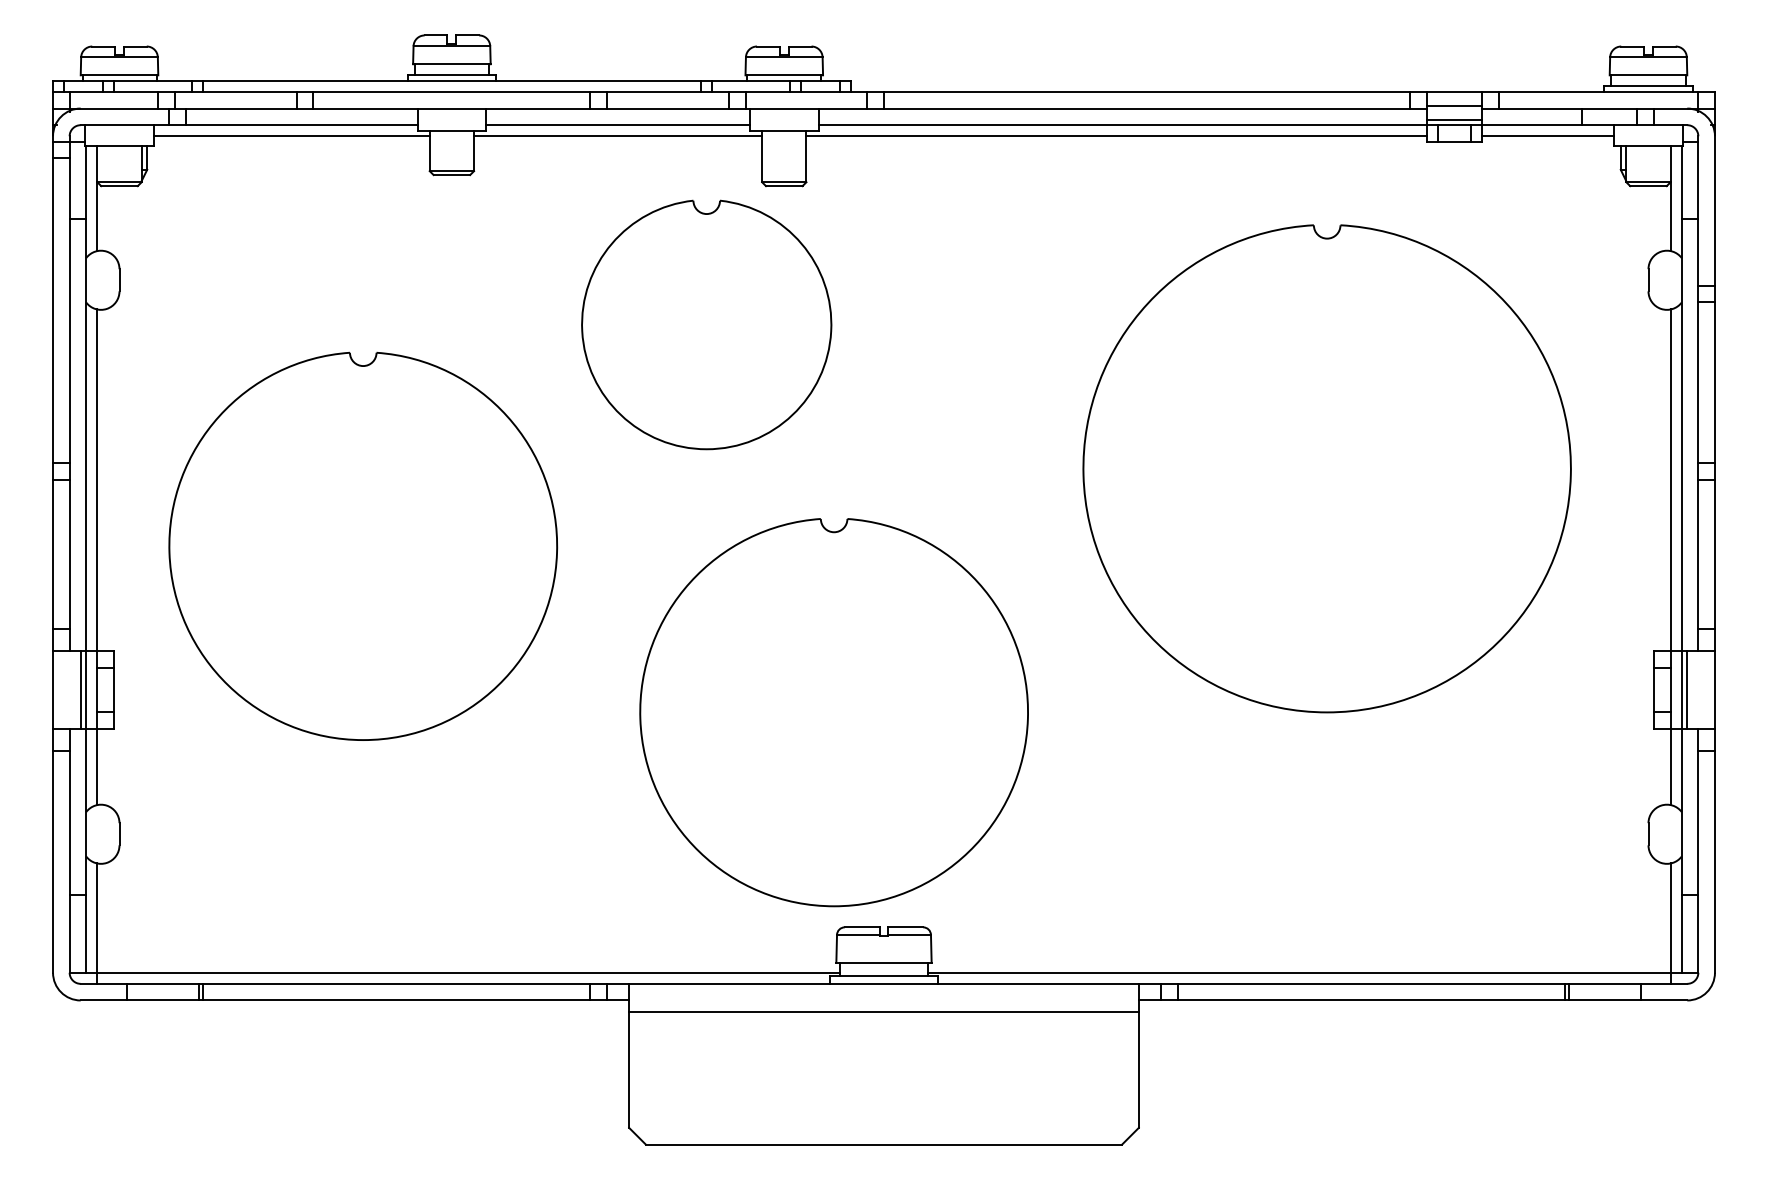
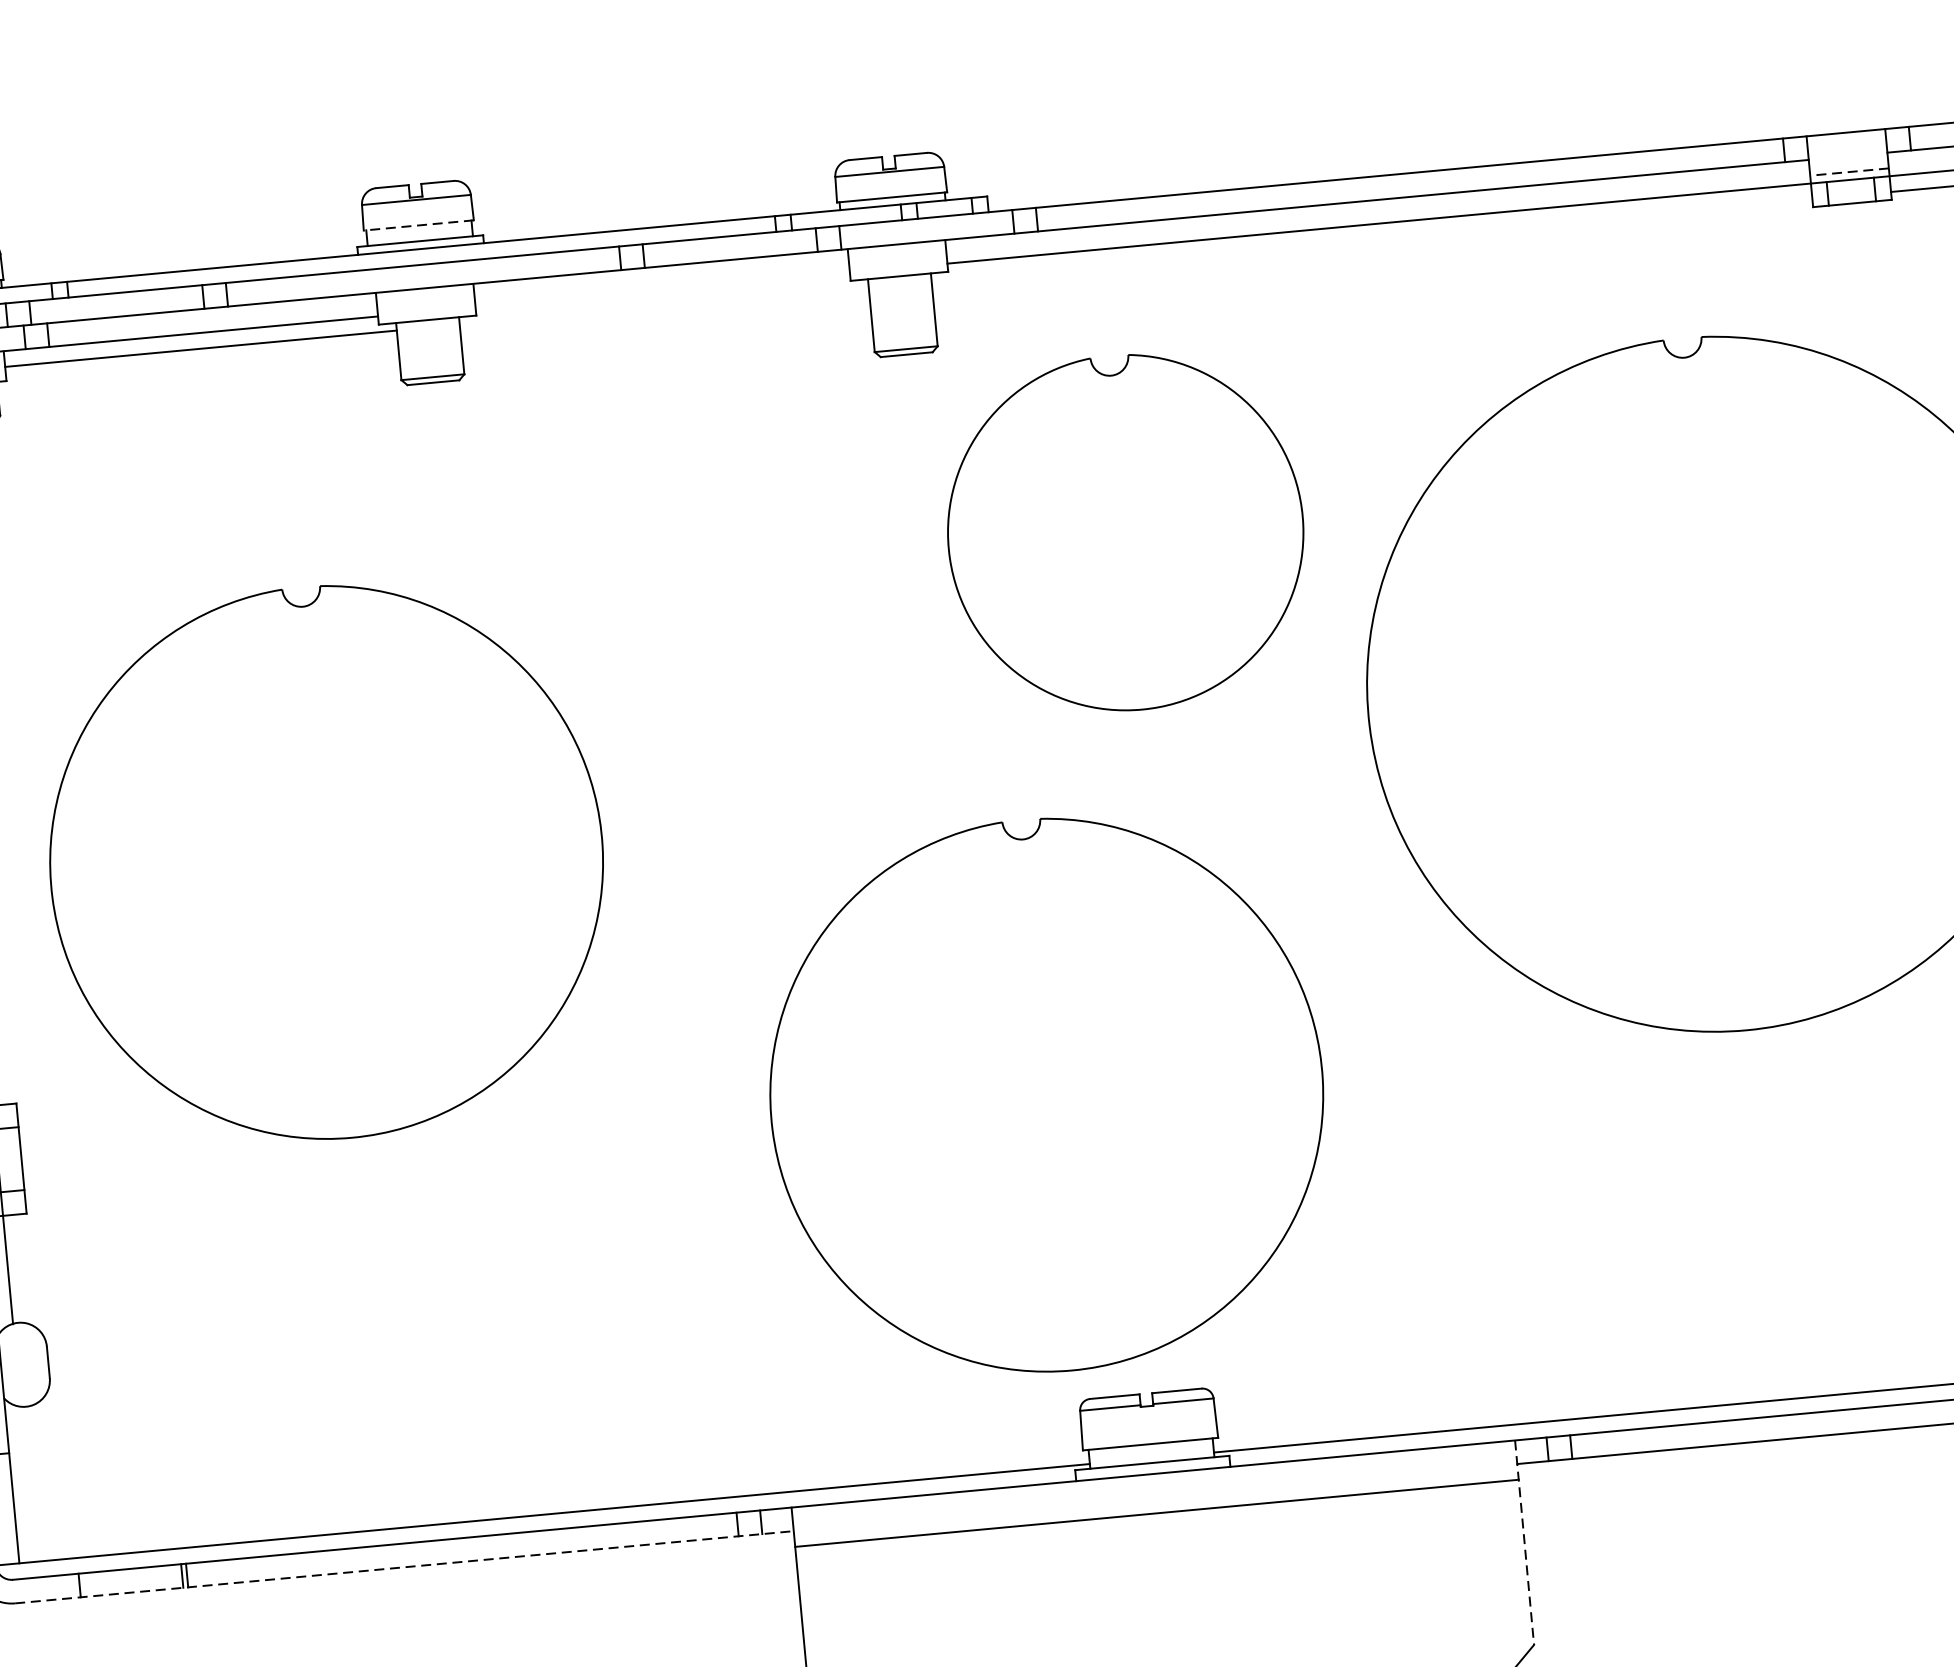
line: (451, 64) -> (418, 225), solid -> dashed
line: (1454, 105) -> (1847, 151), removed
line: (1454, 119) -> (1849, 171), solid -> dashed
line: (617, 125) -> (661, 290), removed
line: (618, 136) -> (664, 306), removed
line: (1116, 136) -> (1371, 240), removed
part: (706, 324) -> (1125, 532), moved
part: (363, 545) -> (326, 861), moved
line: (97, 923) -> (28, 1491), removed
line: (355, 1000) -> (405, 1567), solid -> dashed
line: (1138, 1056) -> (1524, 1543), solid -> dashed

